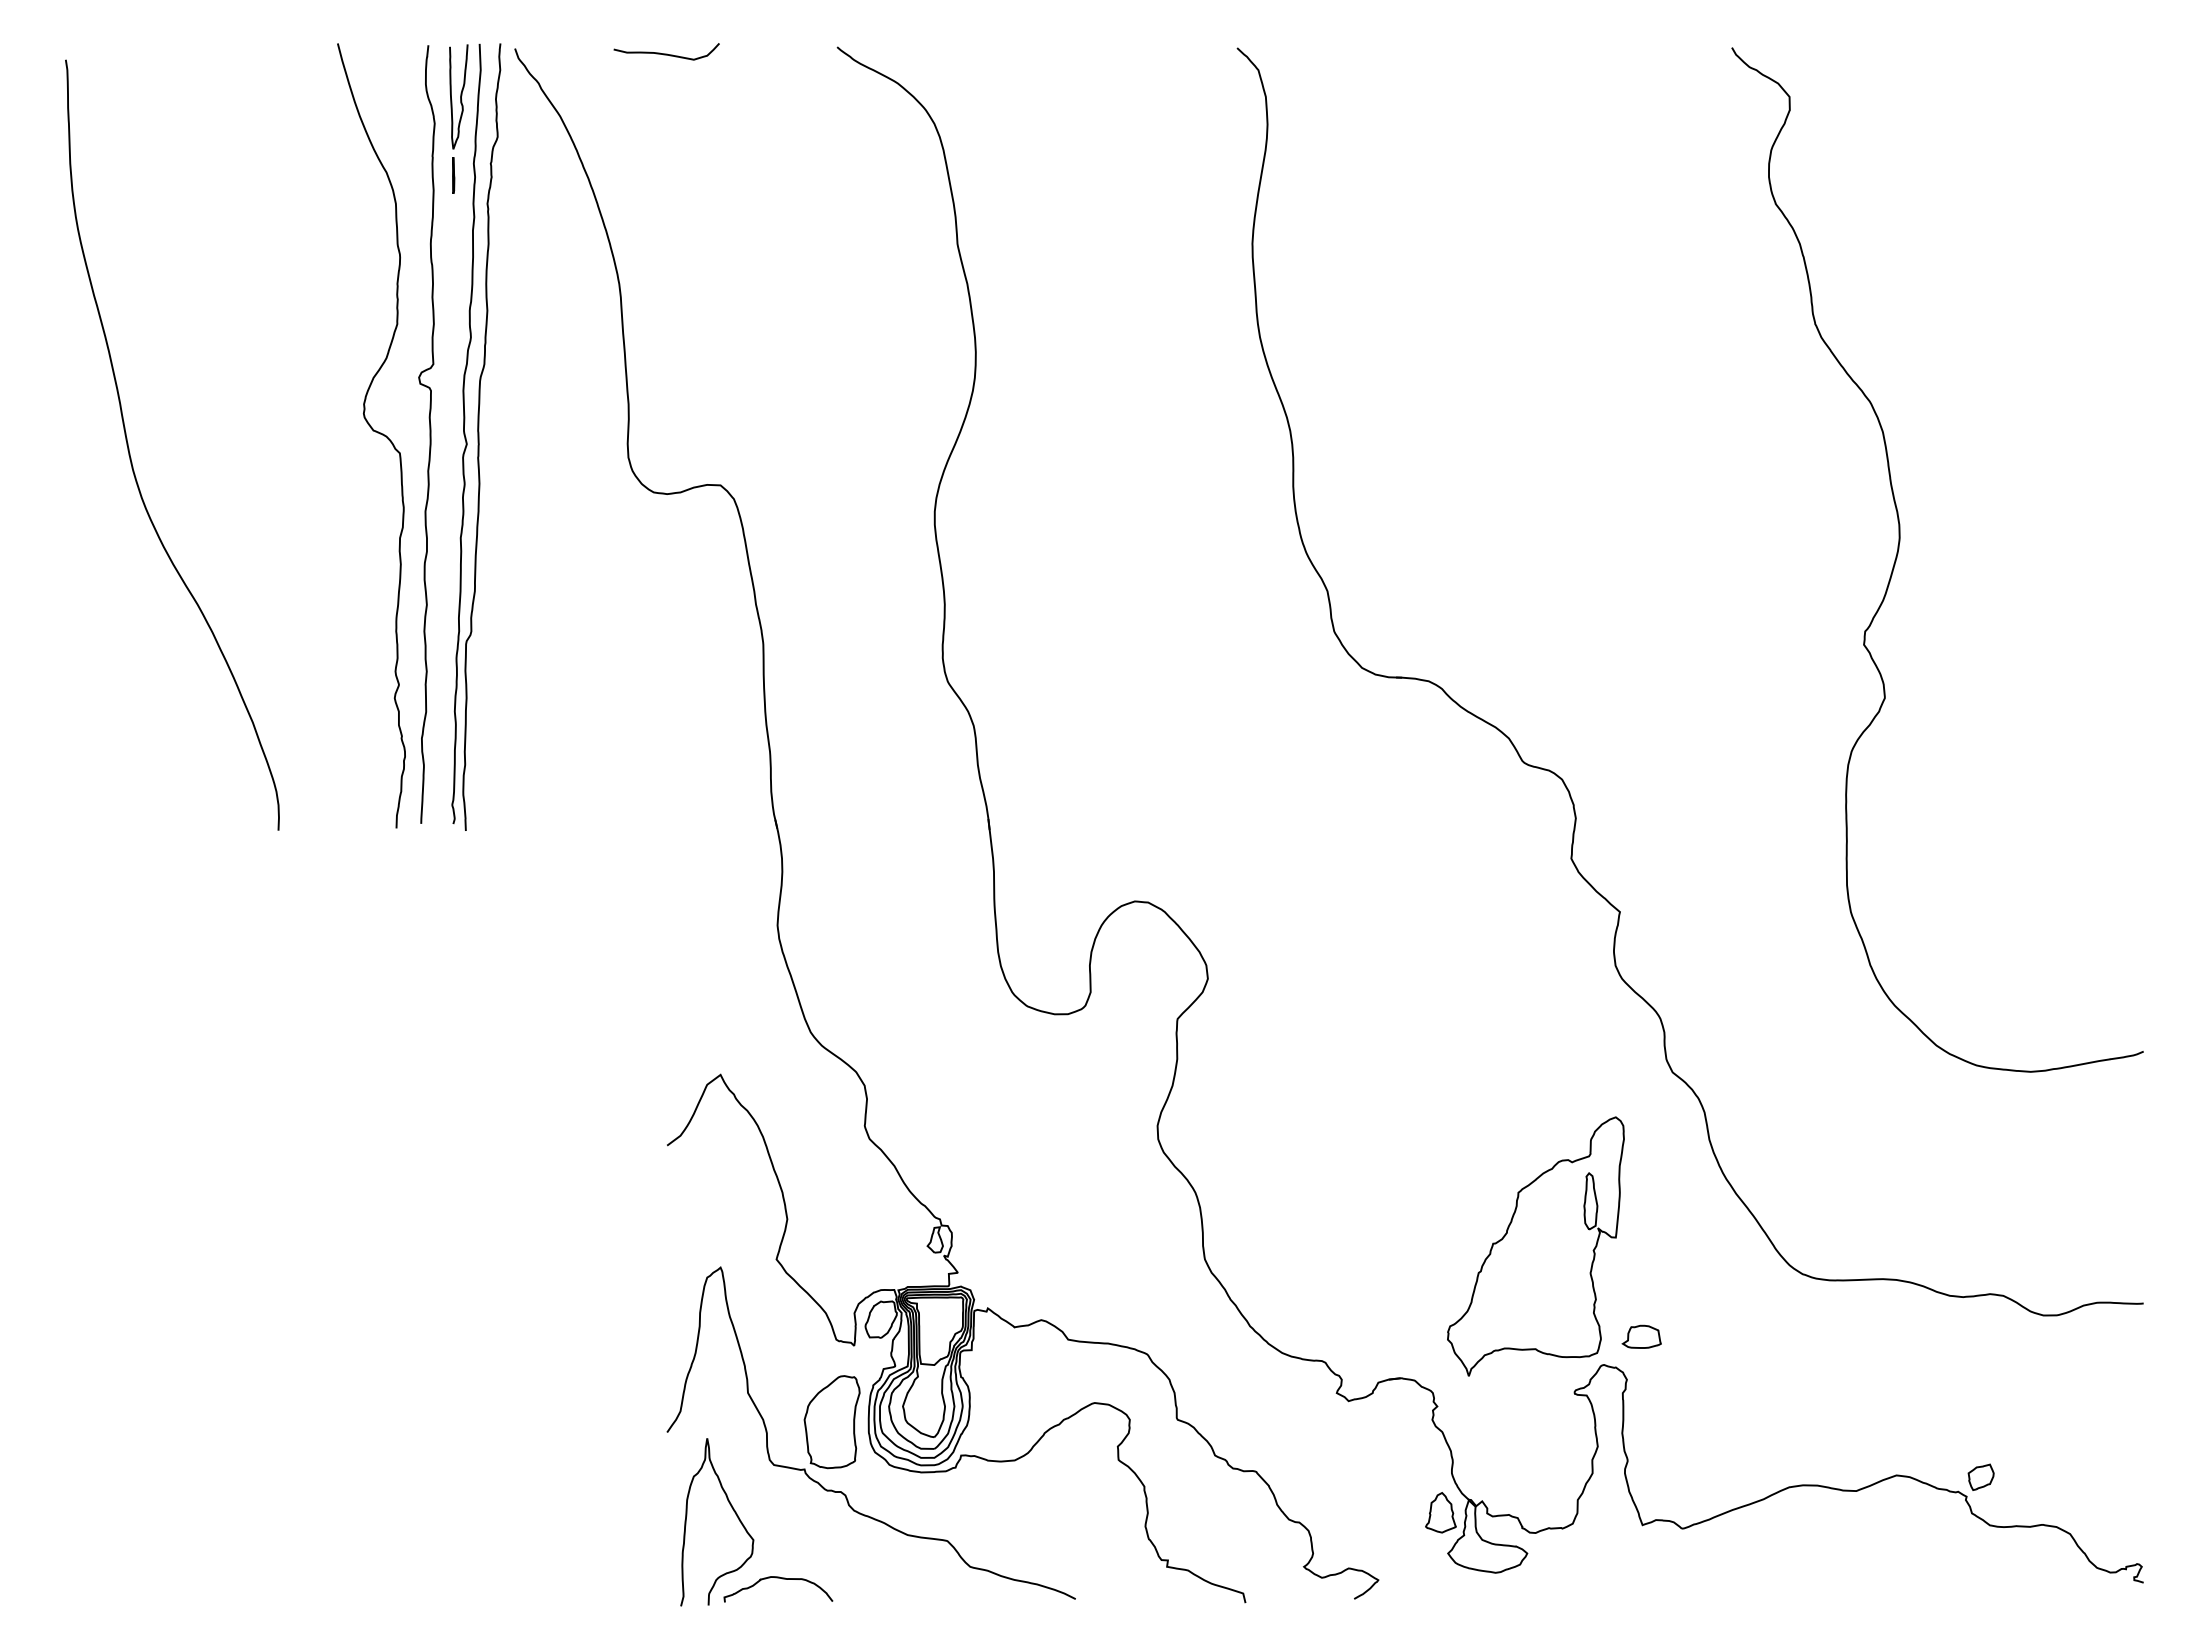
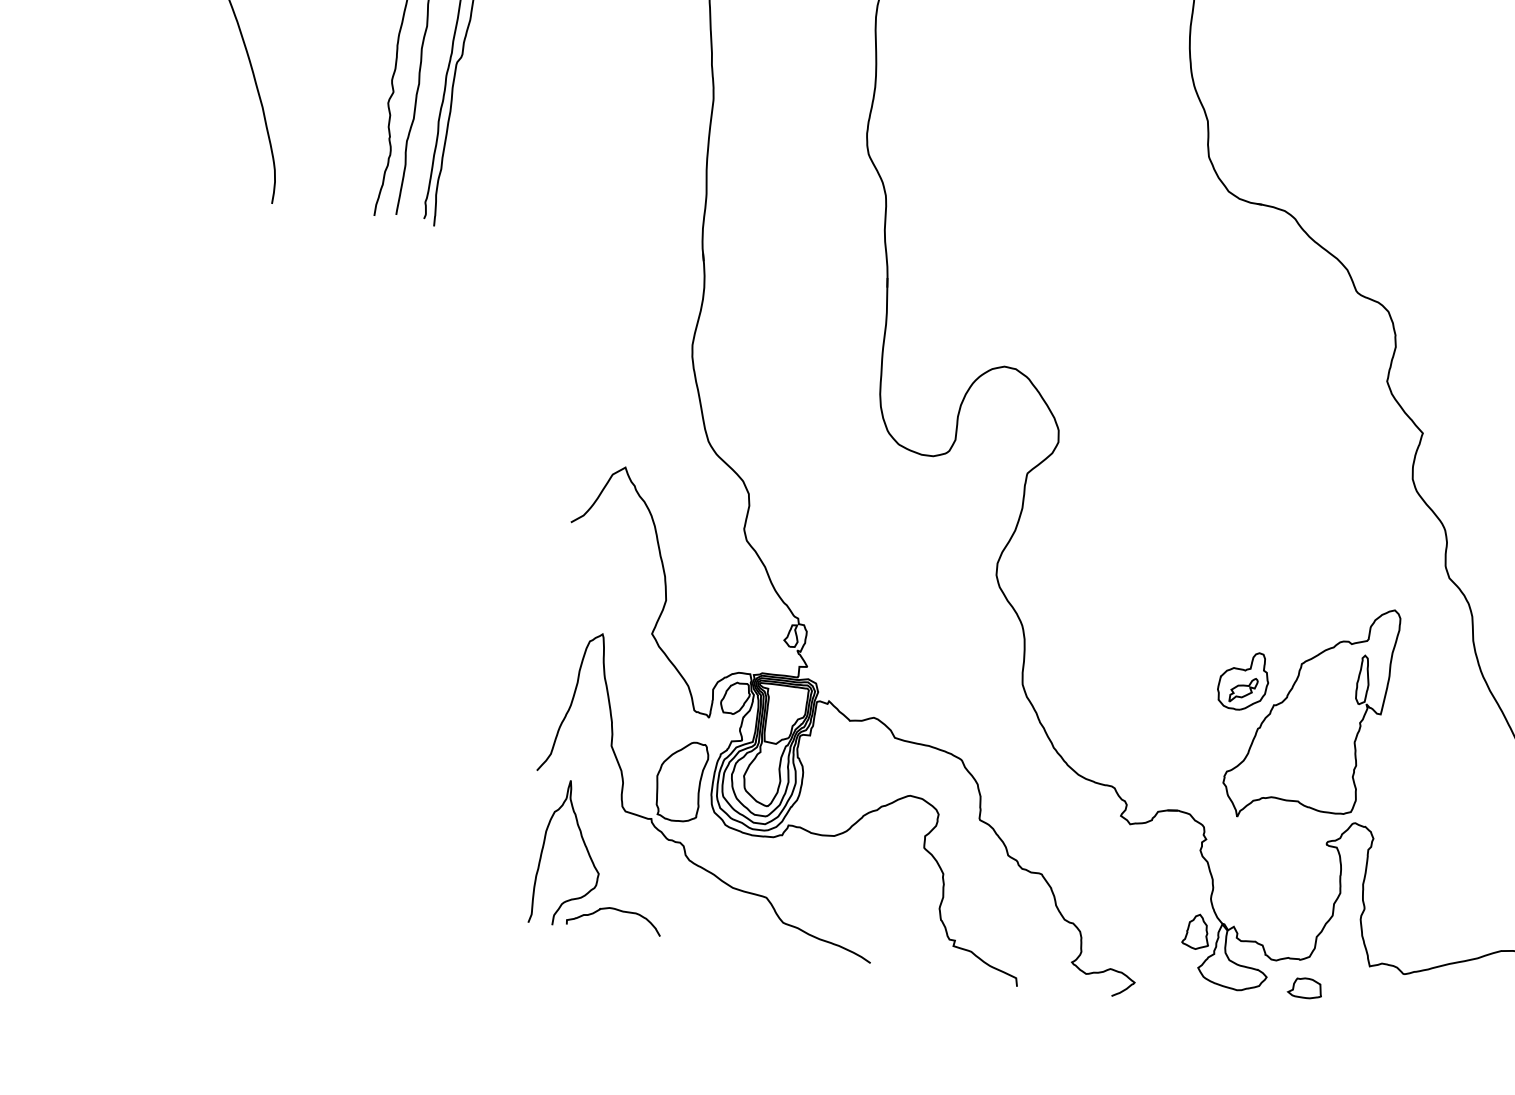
part: (1455, 1220) -> (1244, 680), added
part: (1641, 1336) -> (1305, 987), moved

